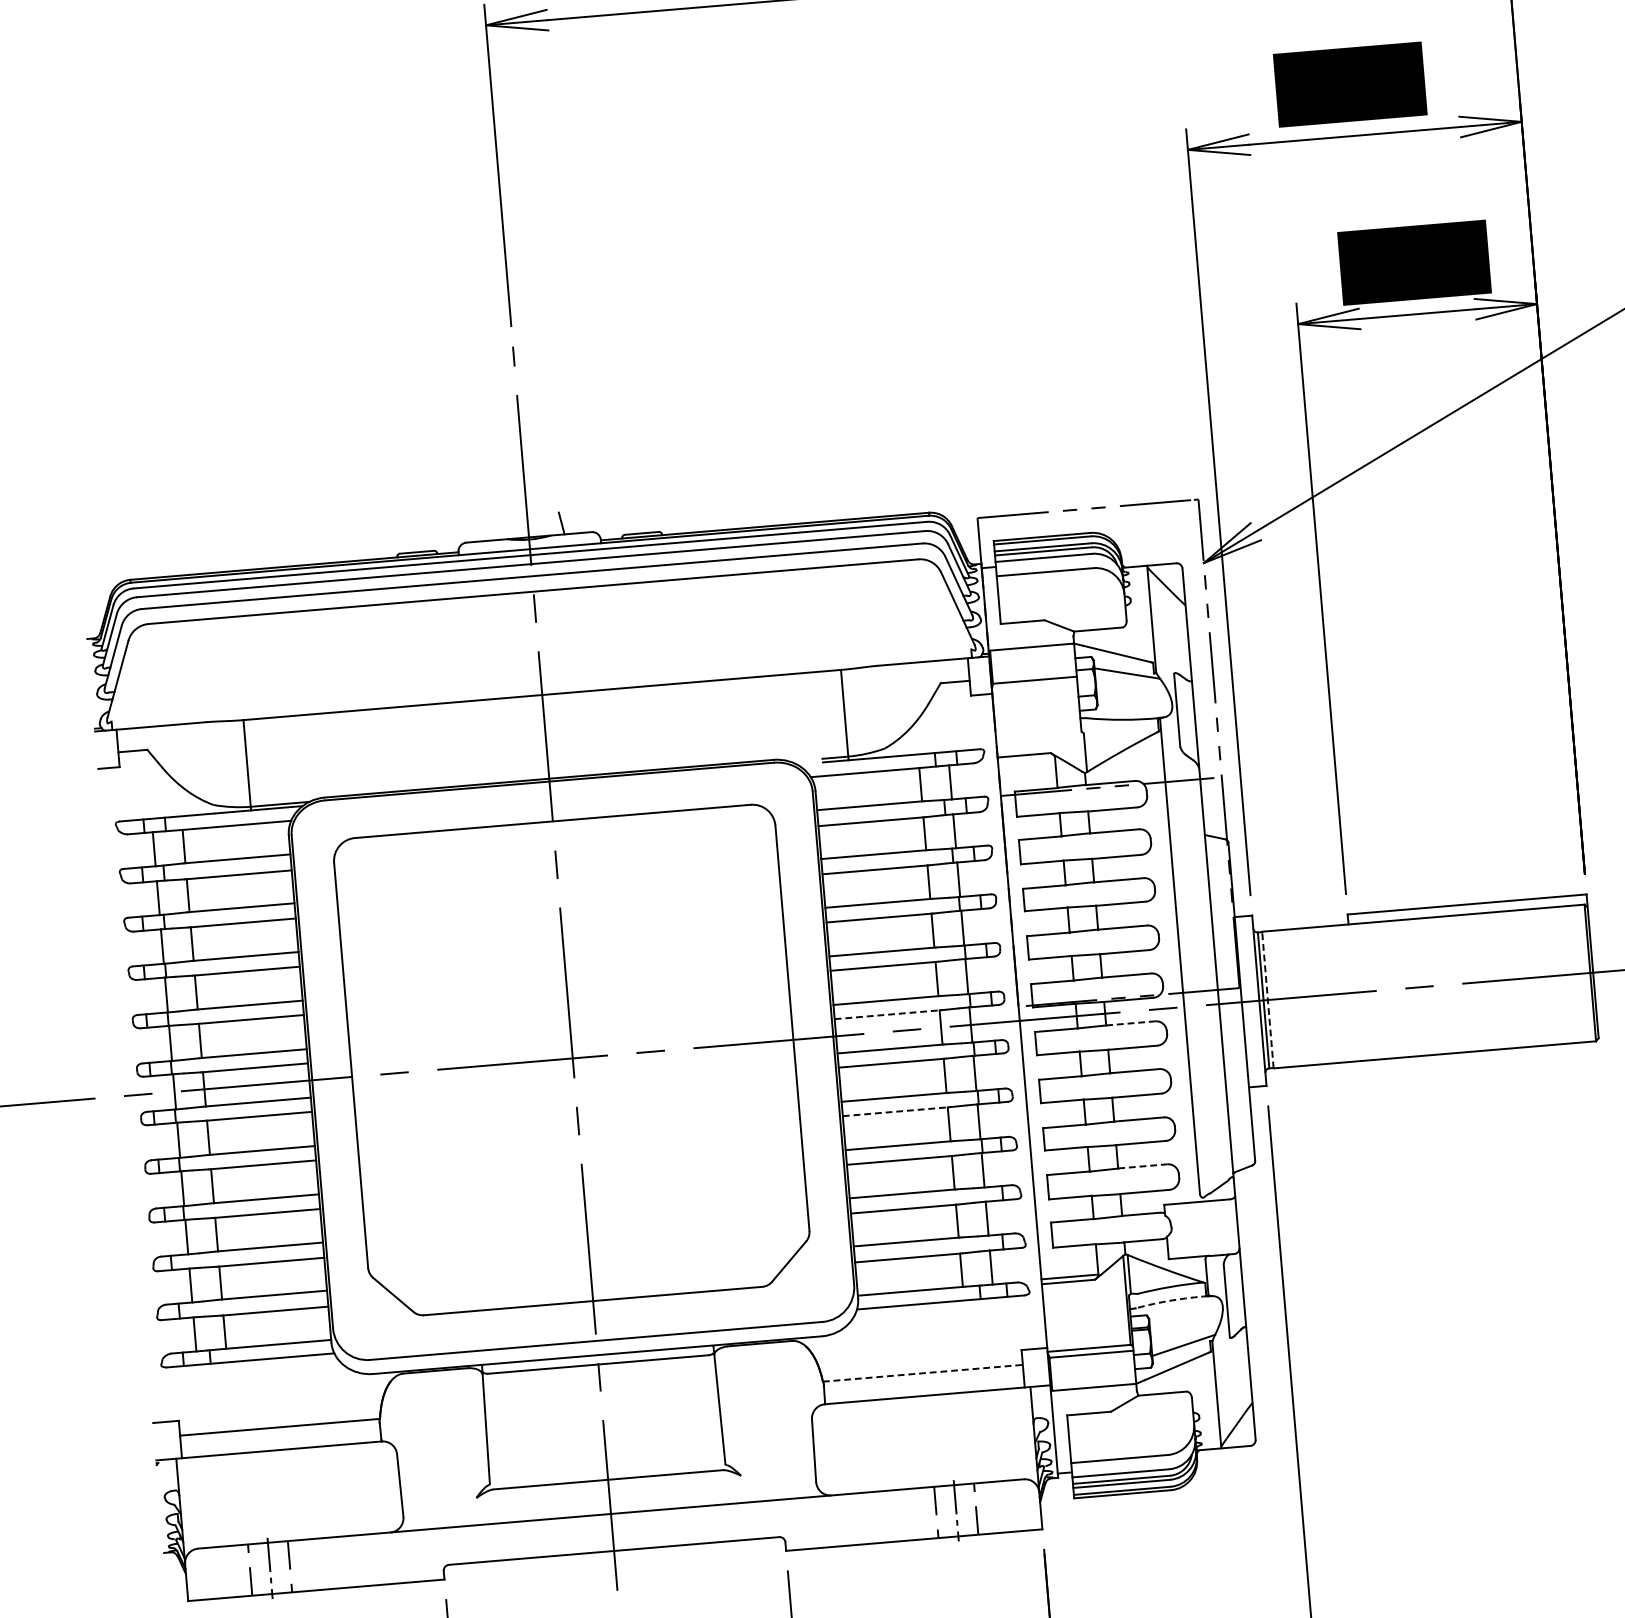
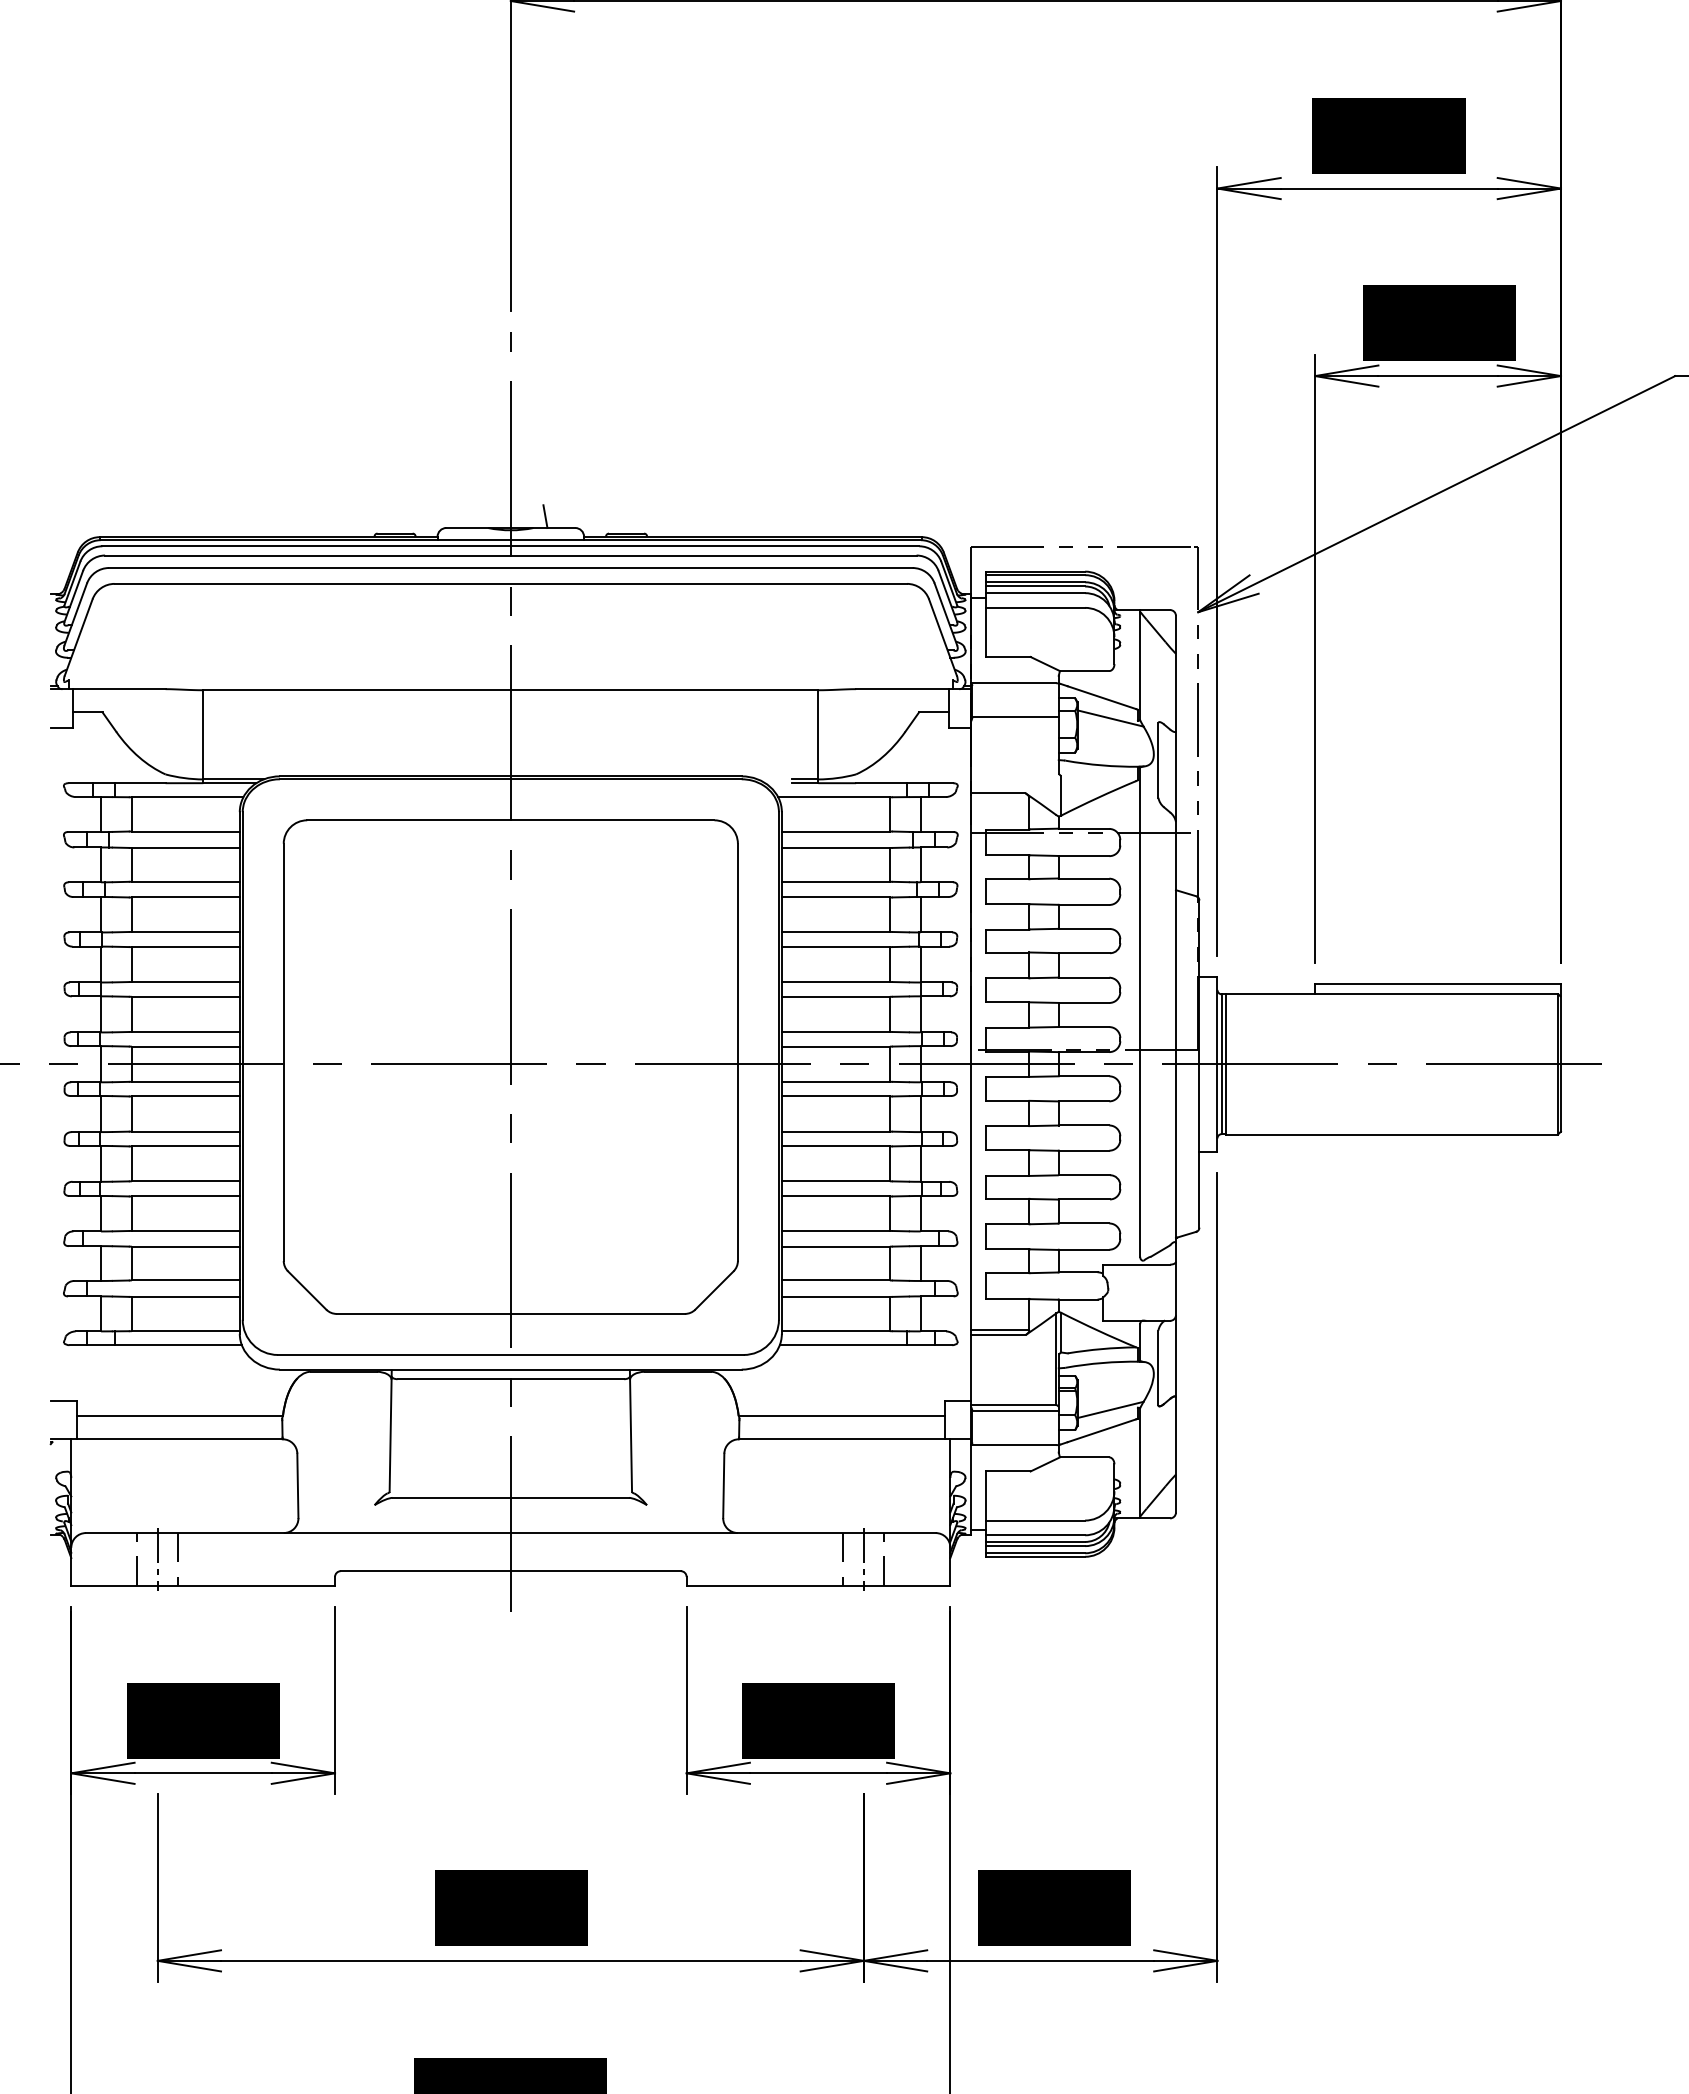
line: (1268, 999) -> (1226, 1063), dashed -> solid
line: (887, 1014) -> (836, 1046), dashed -> solid
line: (1131, 1023) -> (1084, 1076), dashed -> solid
line: (895, 1111) -> (836, 1146), dashed -> solid
line: (1143, 1166) -> (1084, 1223), dashed -> solid
arc: (1172, 1299) -> (1102, 1362), dashed -> solid
line: (922, 1373) -> (841, 1416), dashed -> solid

